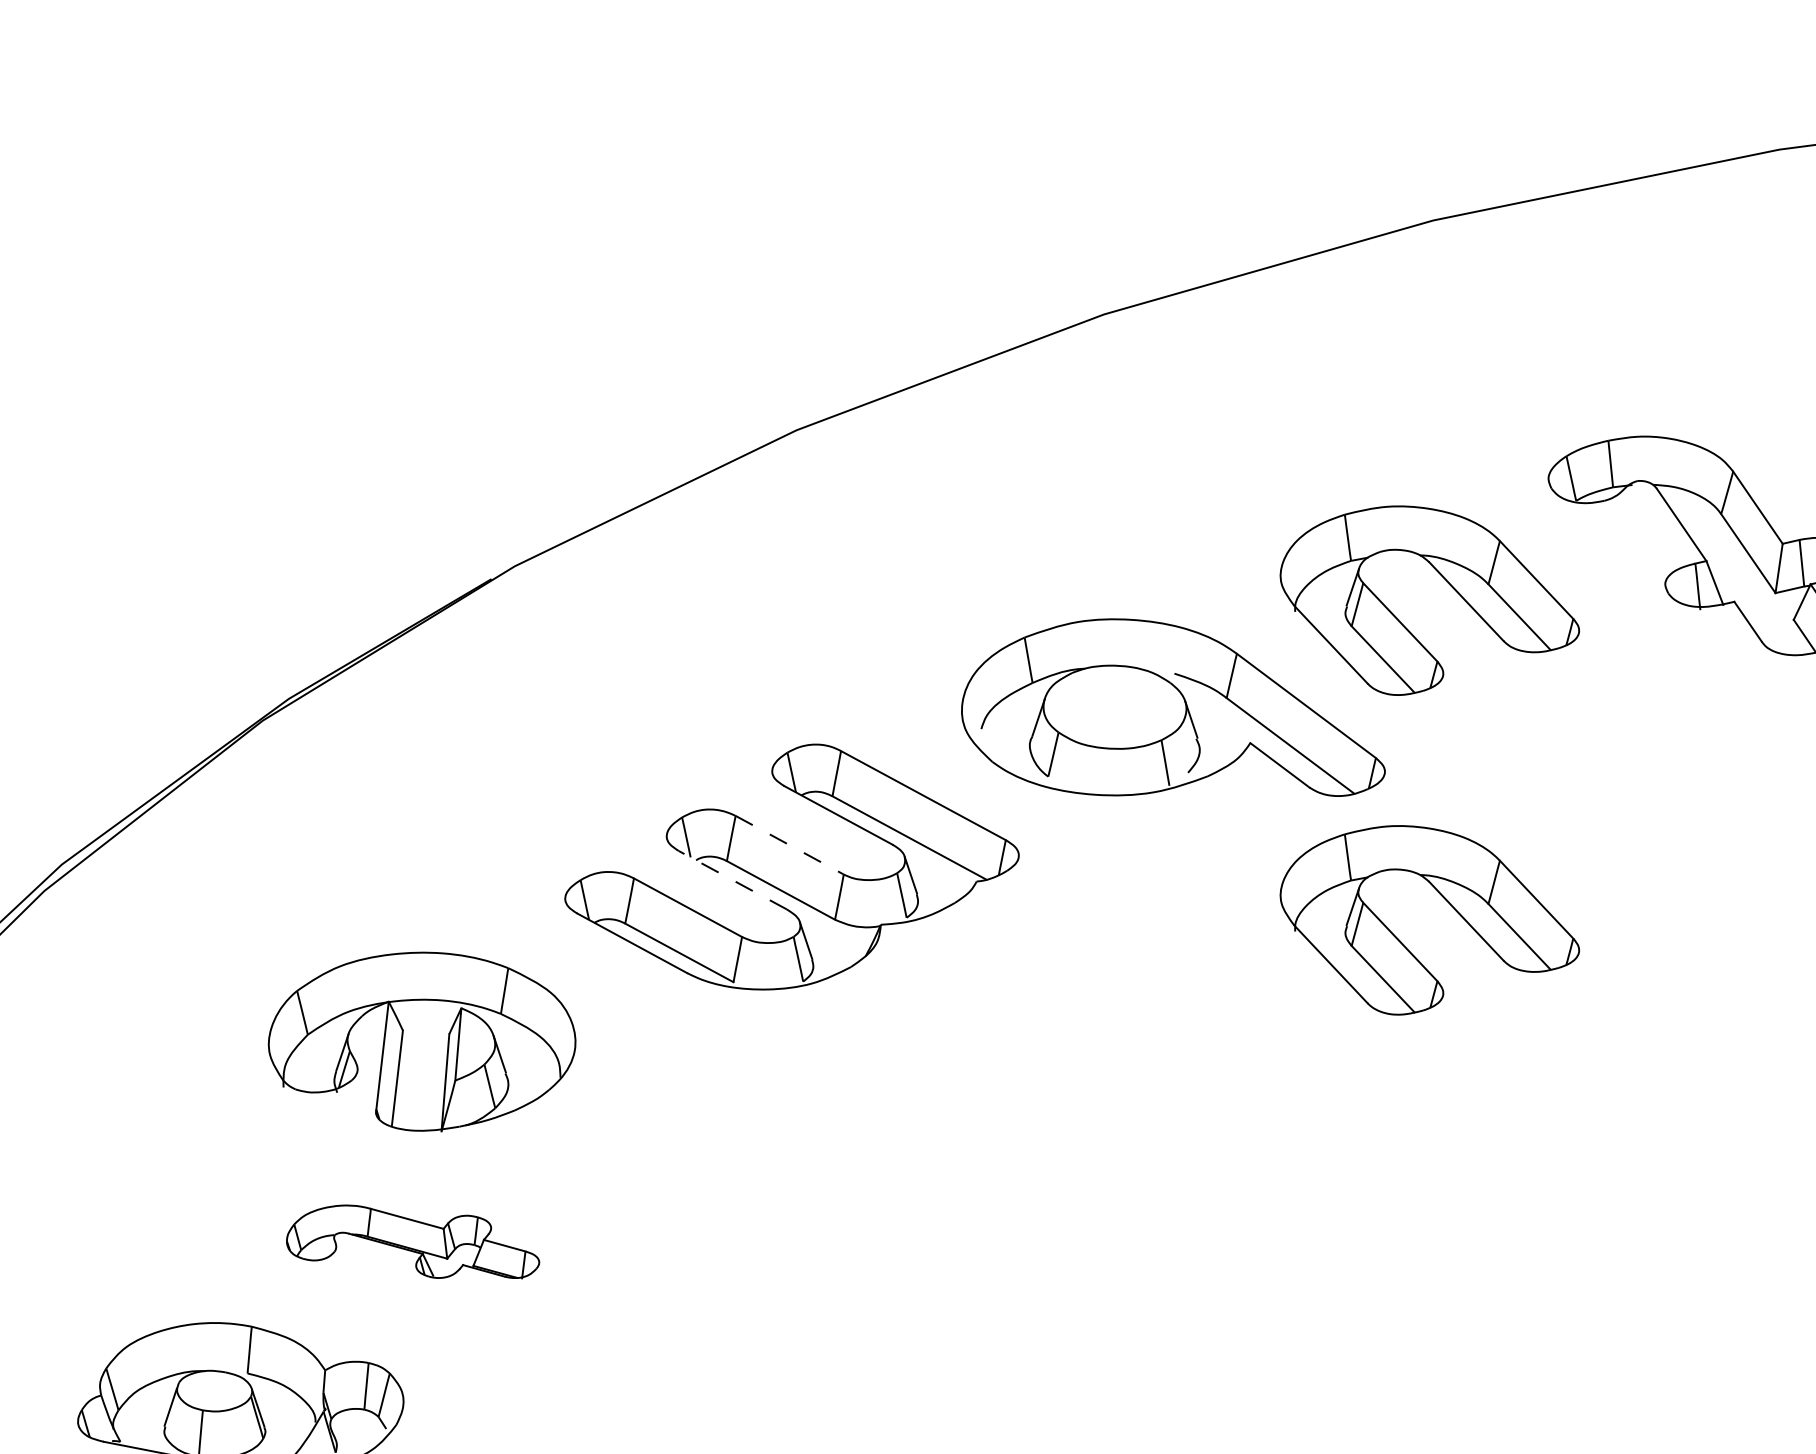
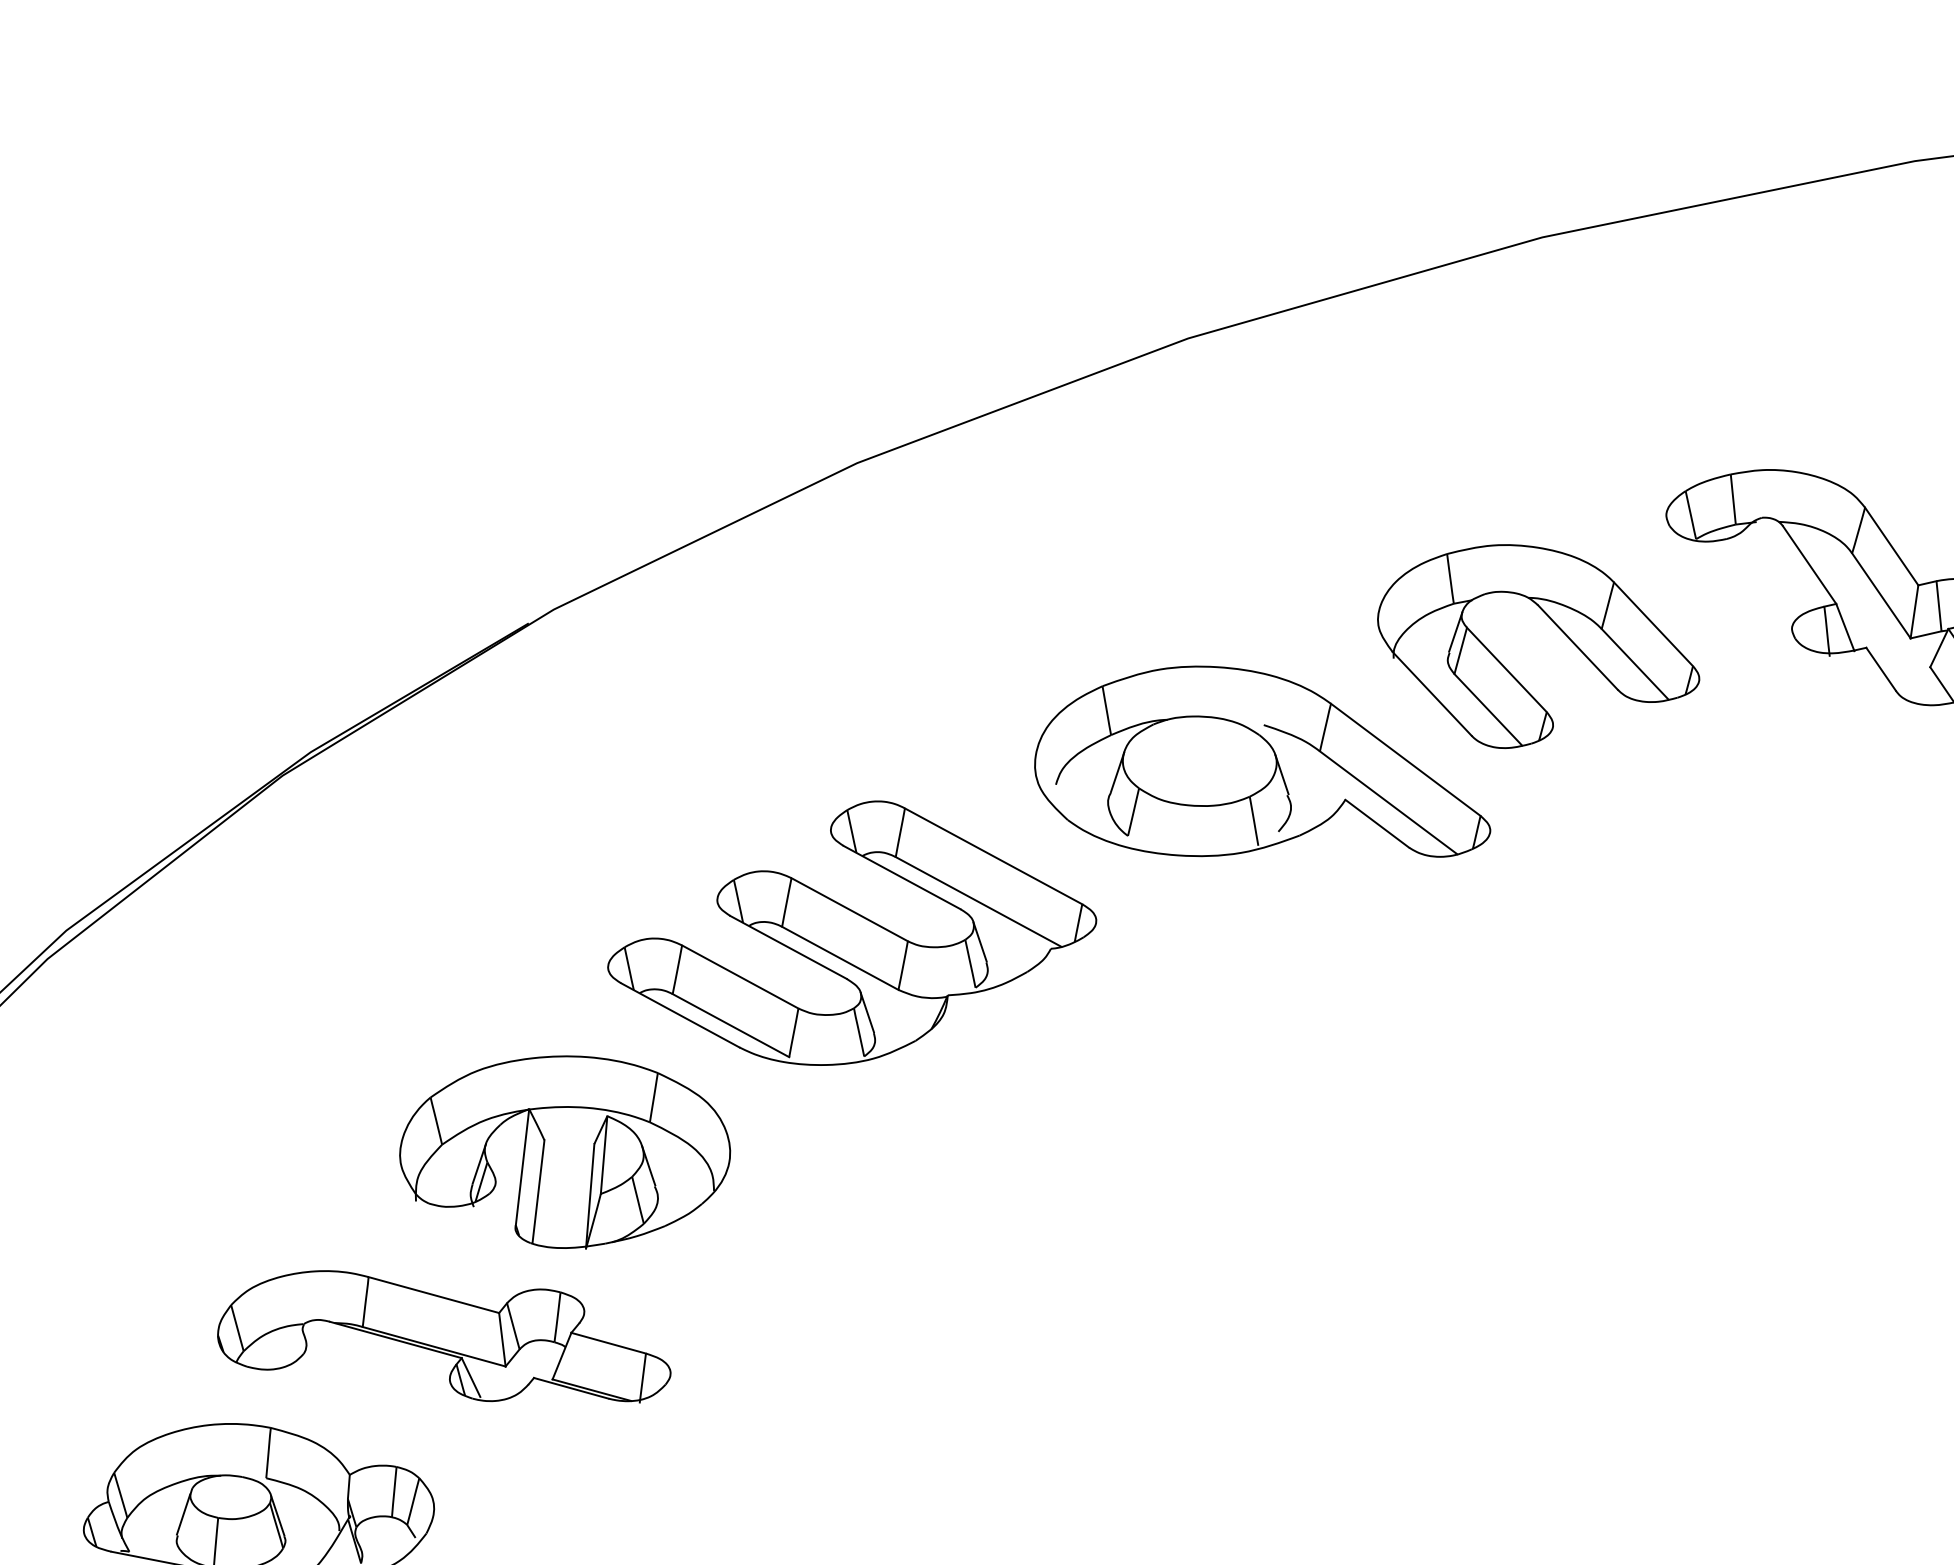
line: (790, 845) -> (850, 909), dashed -> solid
line: (732, 880) -> (788, 947), dashed -> solid
part: (1447, 902) -> (1557, 971), removed
part: (422, 1041) -> (565, 1152), moved
part: (413, 1241) -> (444, 1336), size x1.67

